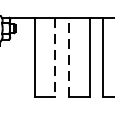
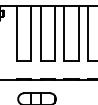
line: (68, 56) -> (40, 32), dashed -> solid
line: (55, 57) -> (31, 33), dashed -> solid

